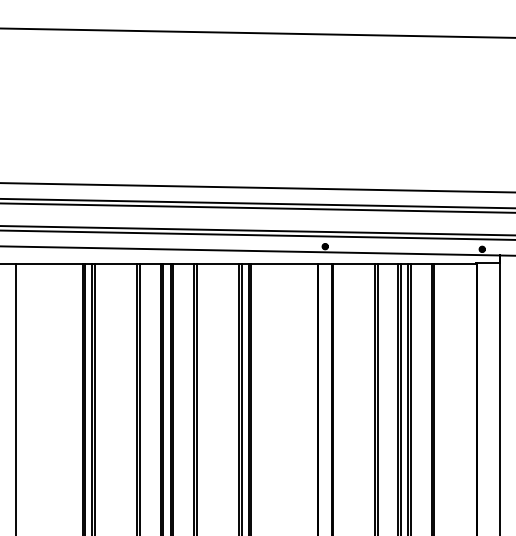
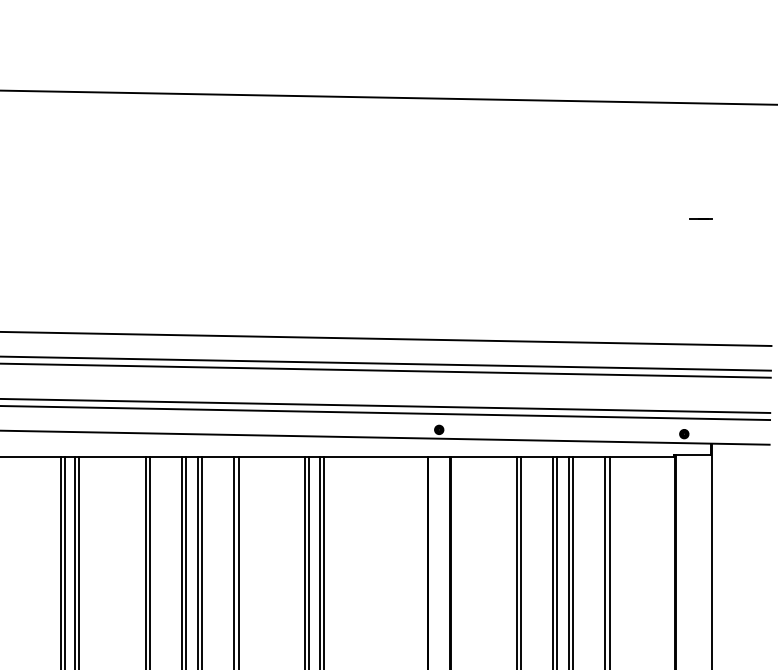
line: (492, 110) -> (700, 217), added

